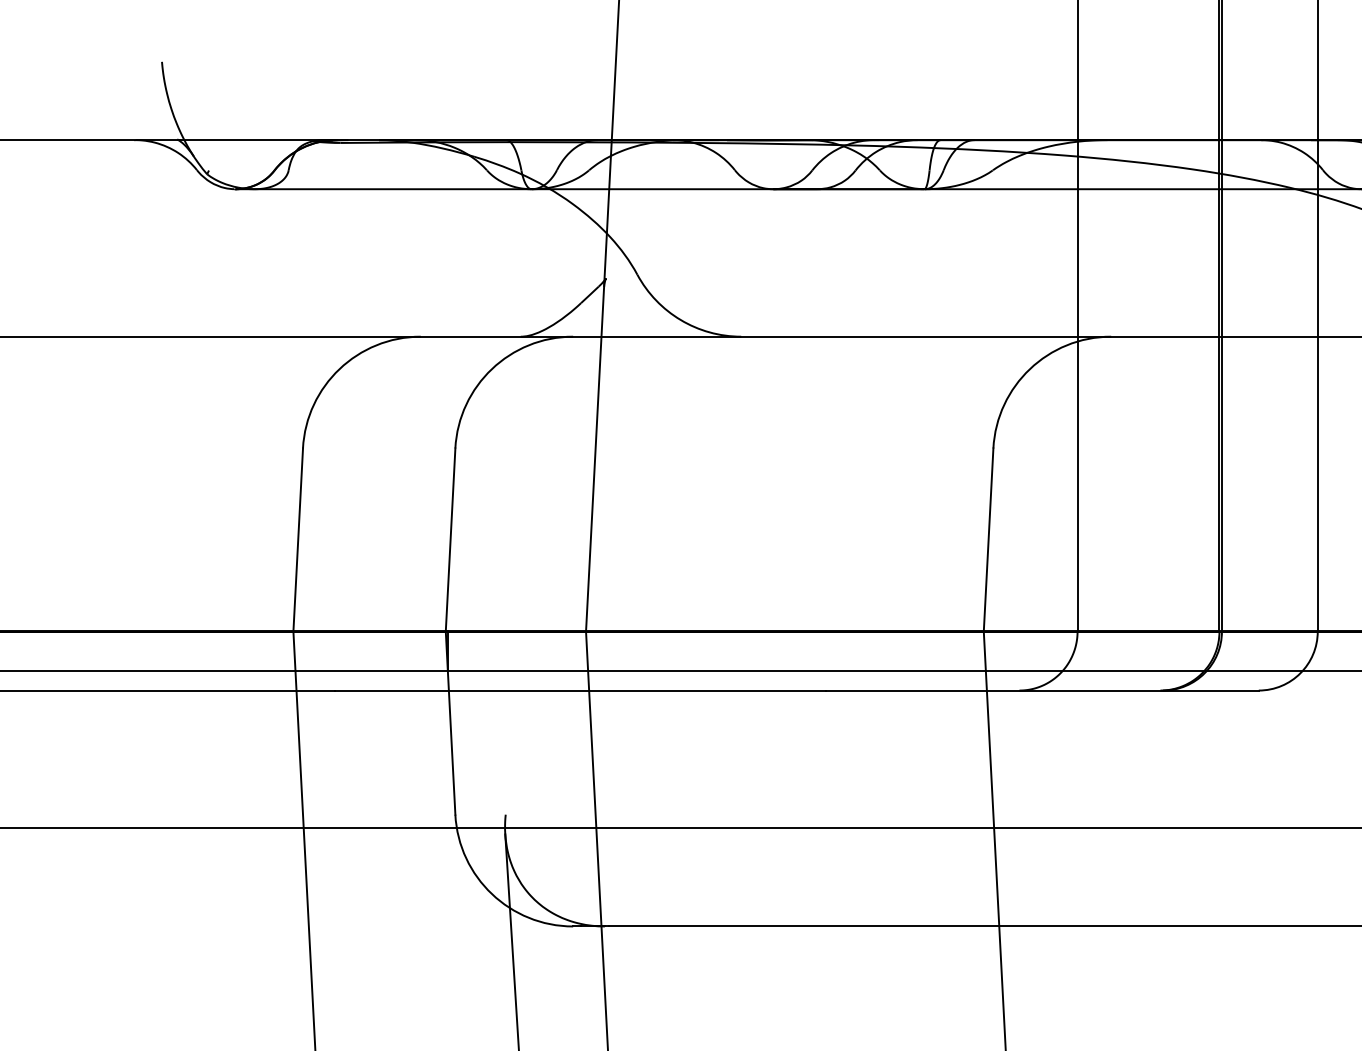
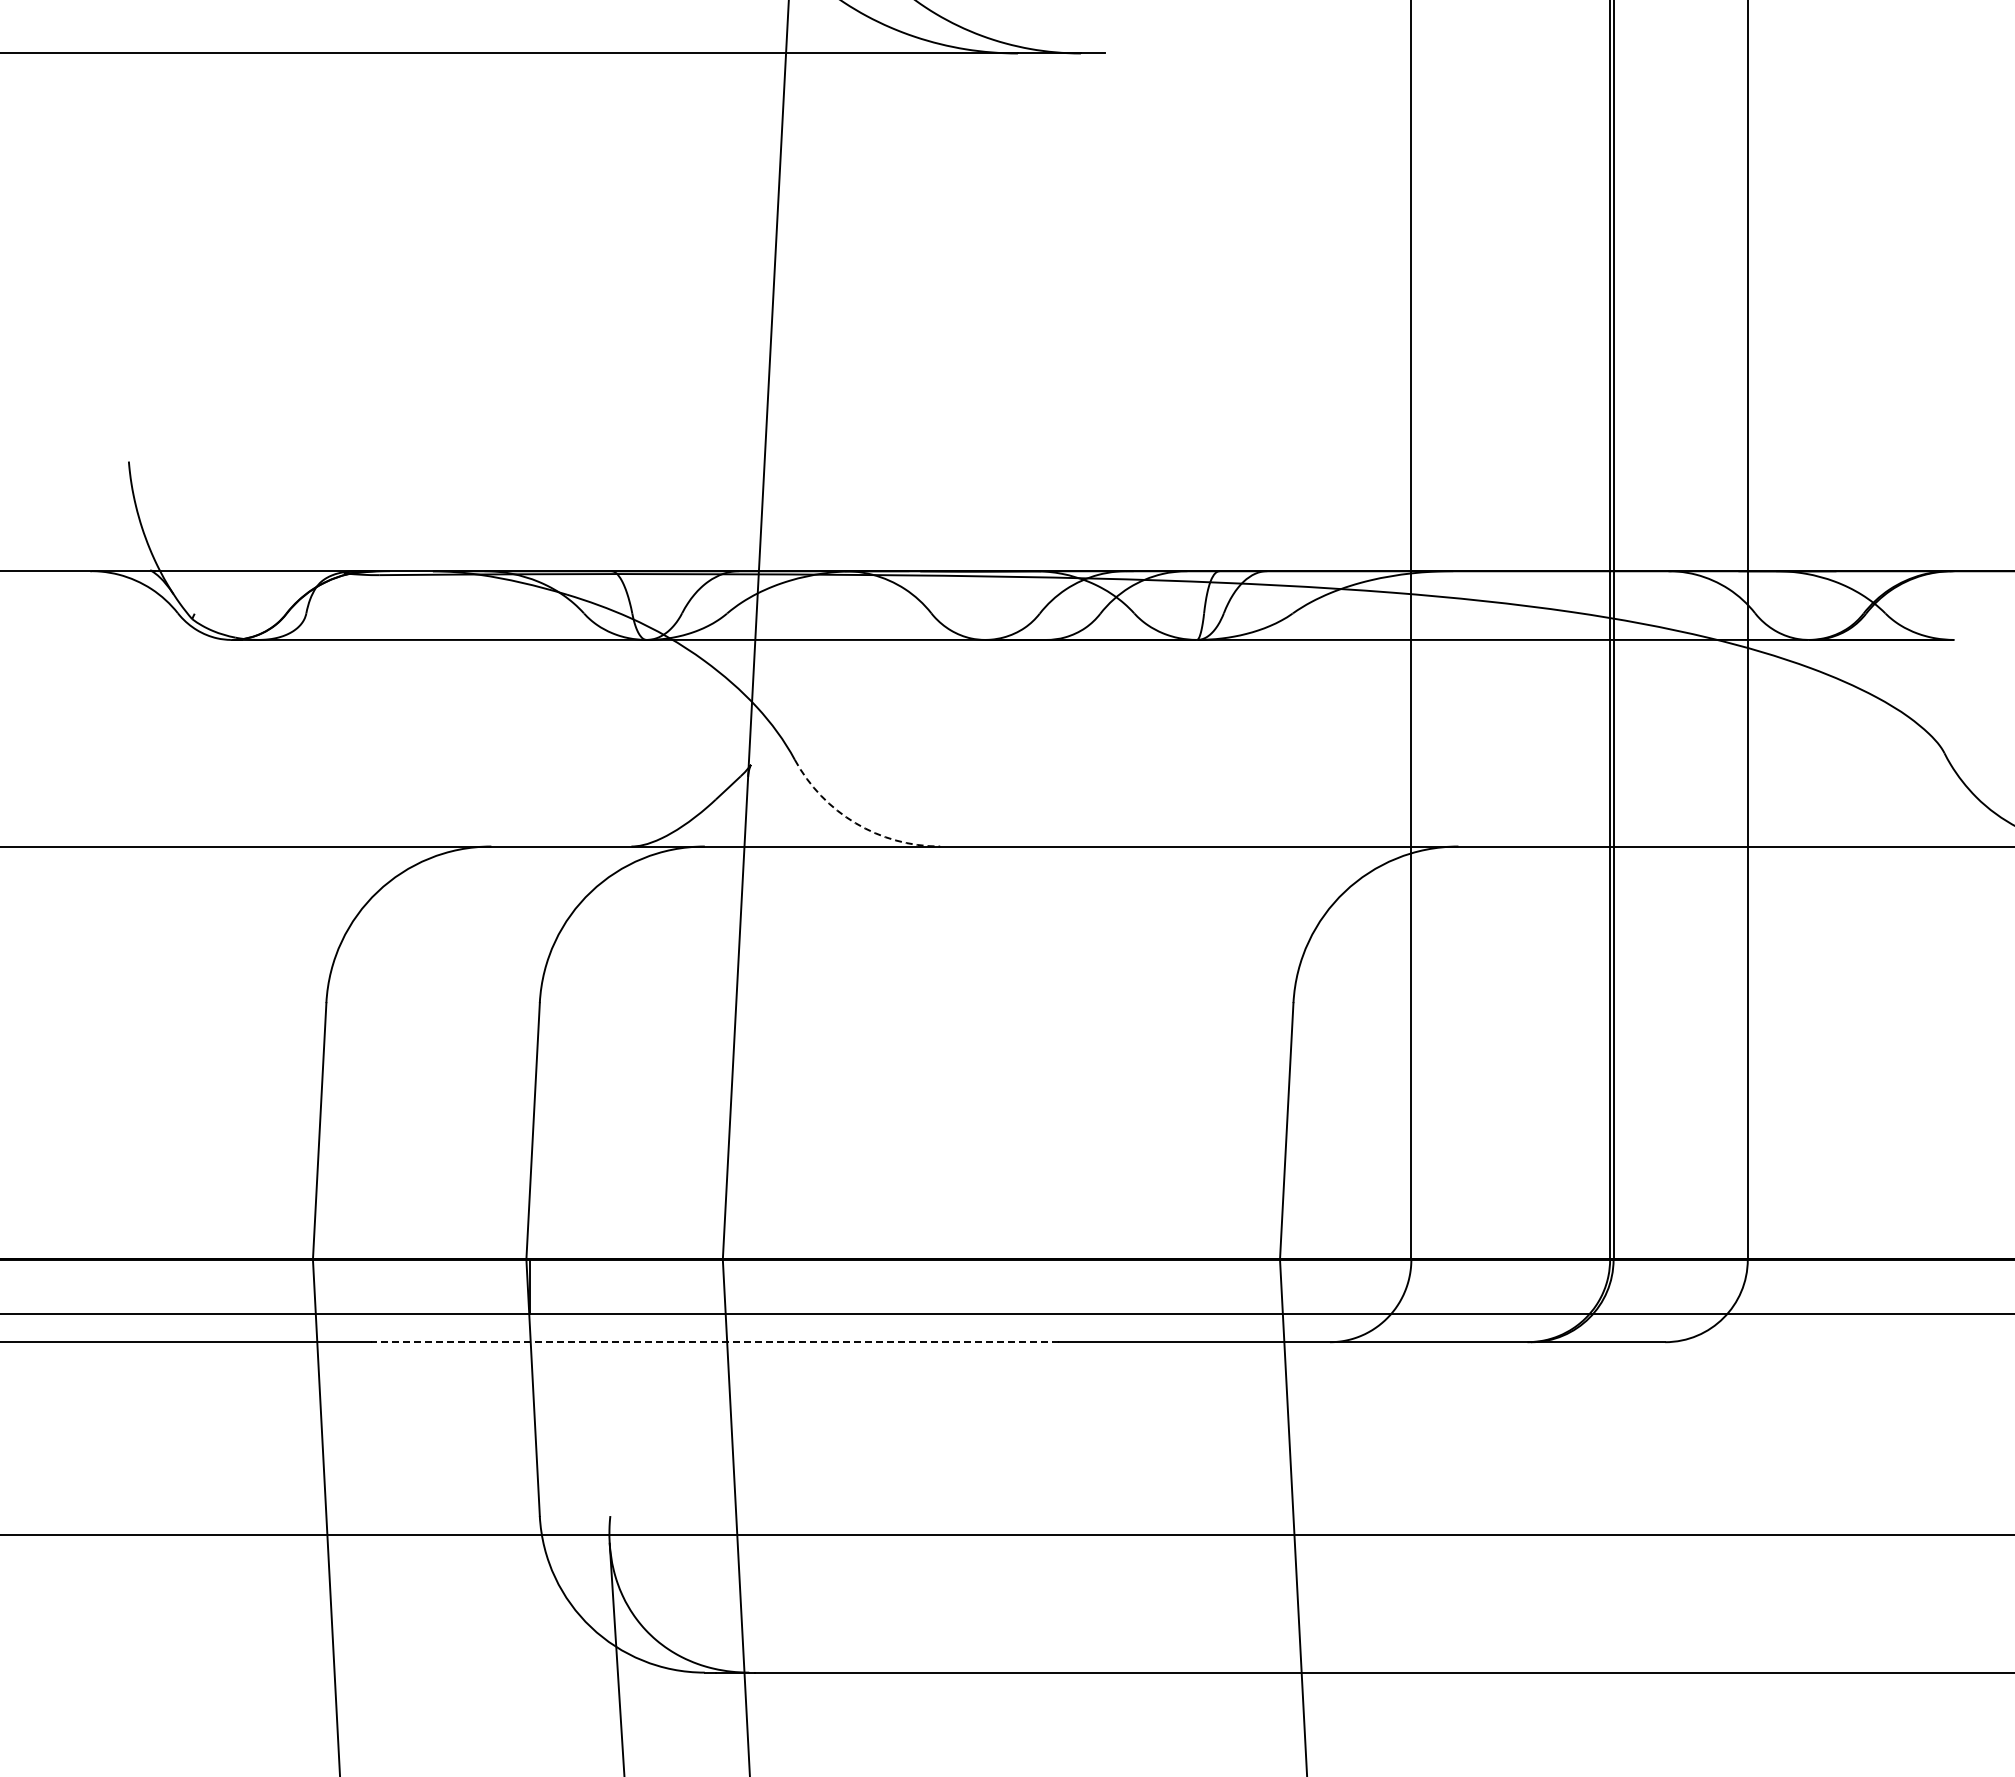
arc: (680, 320) -> (855, 823), solid -> dashed
line: (580, 690) -> (714, 1342), solid -> dashed

